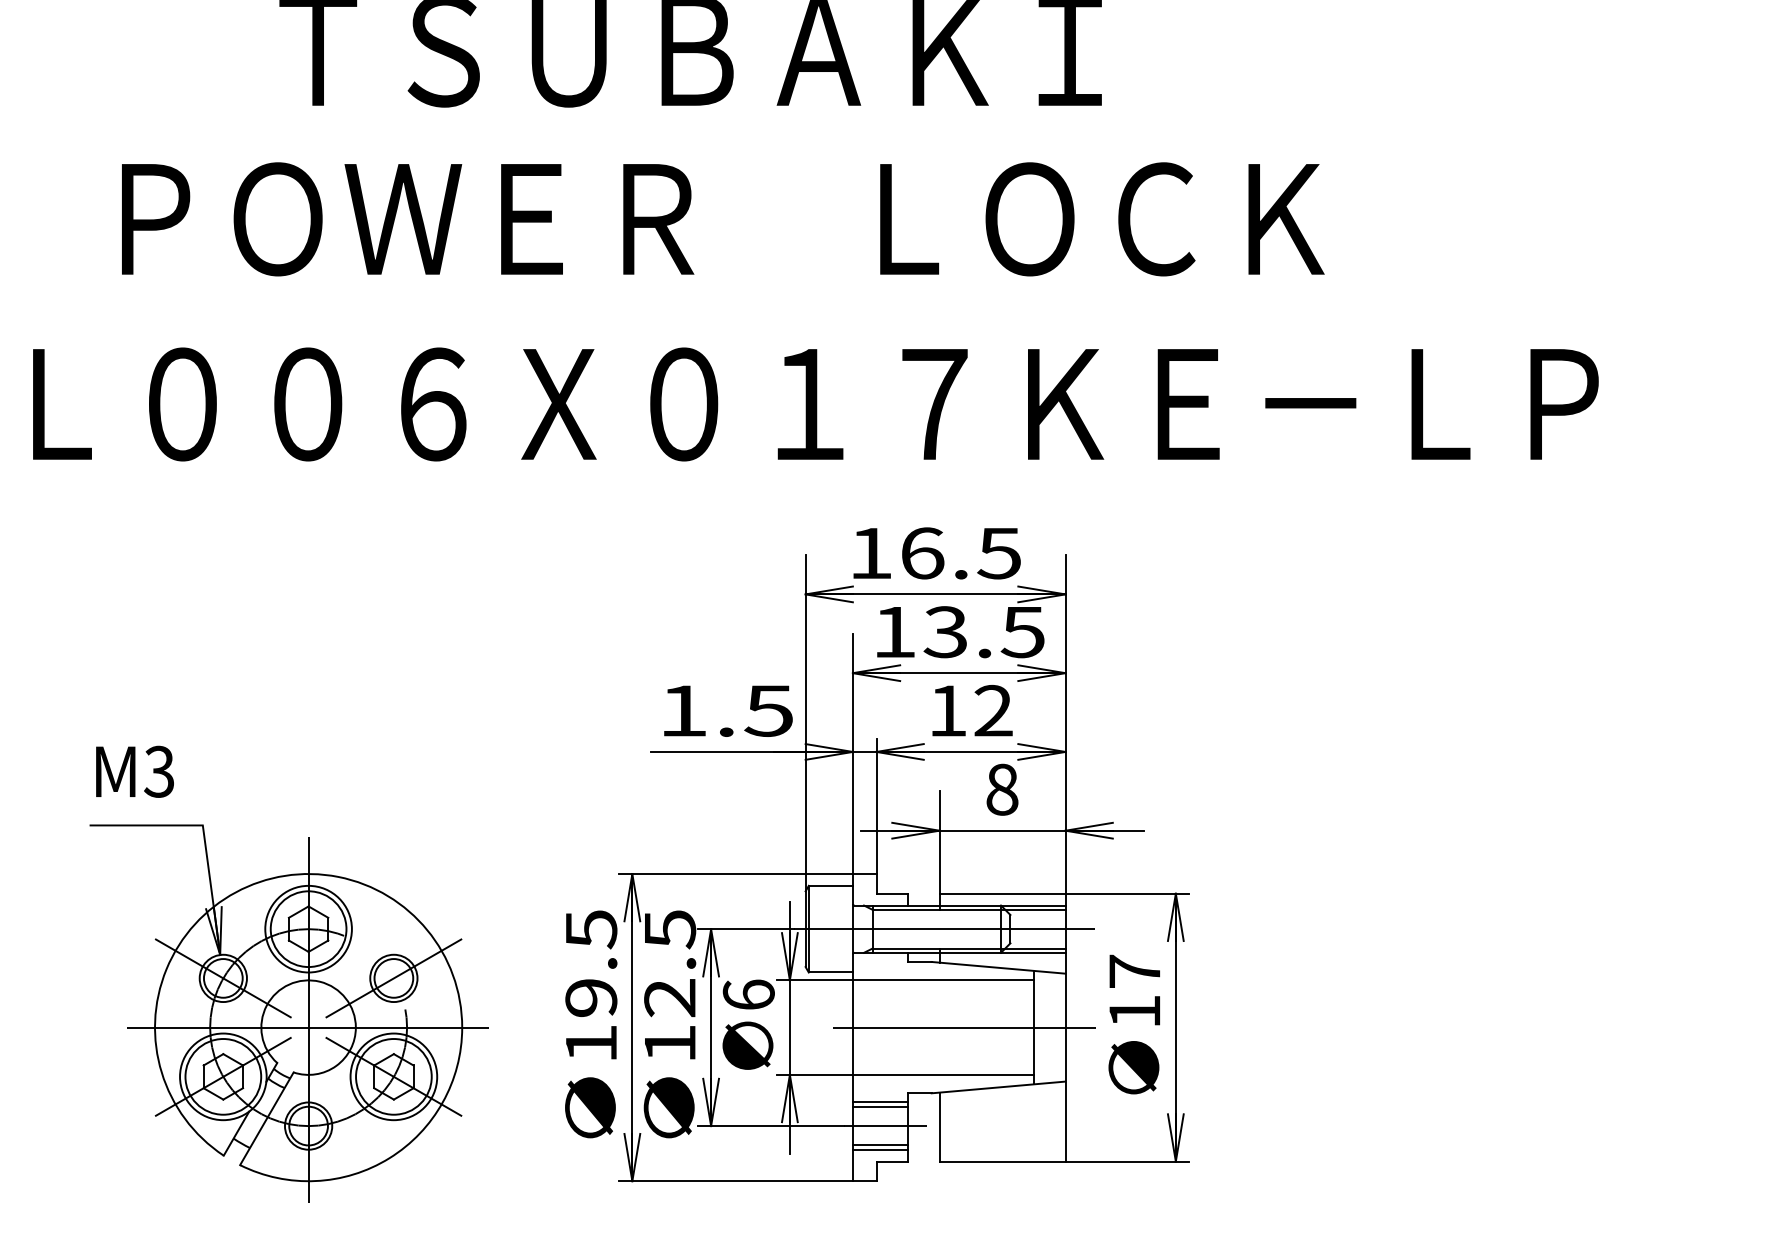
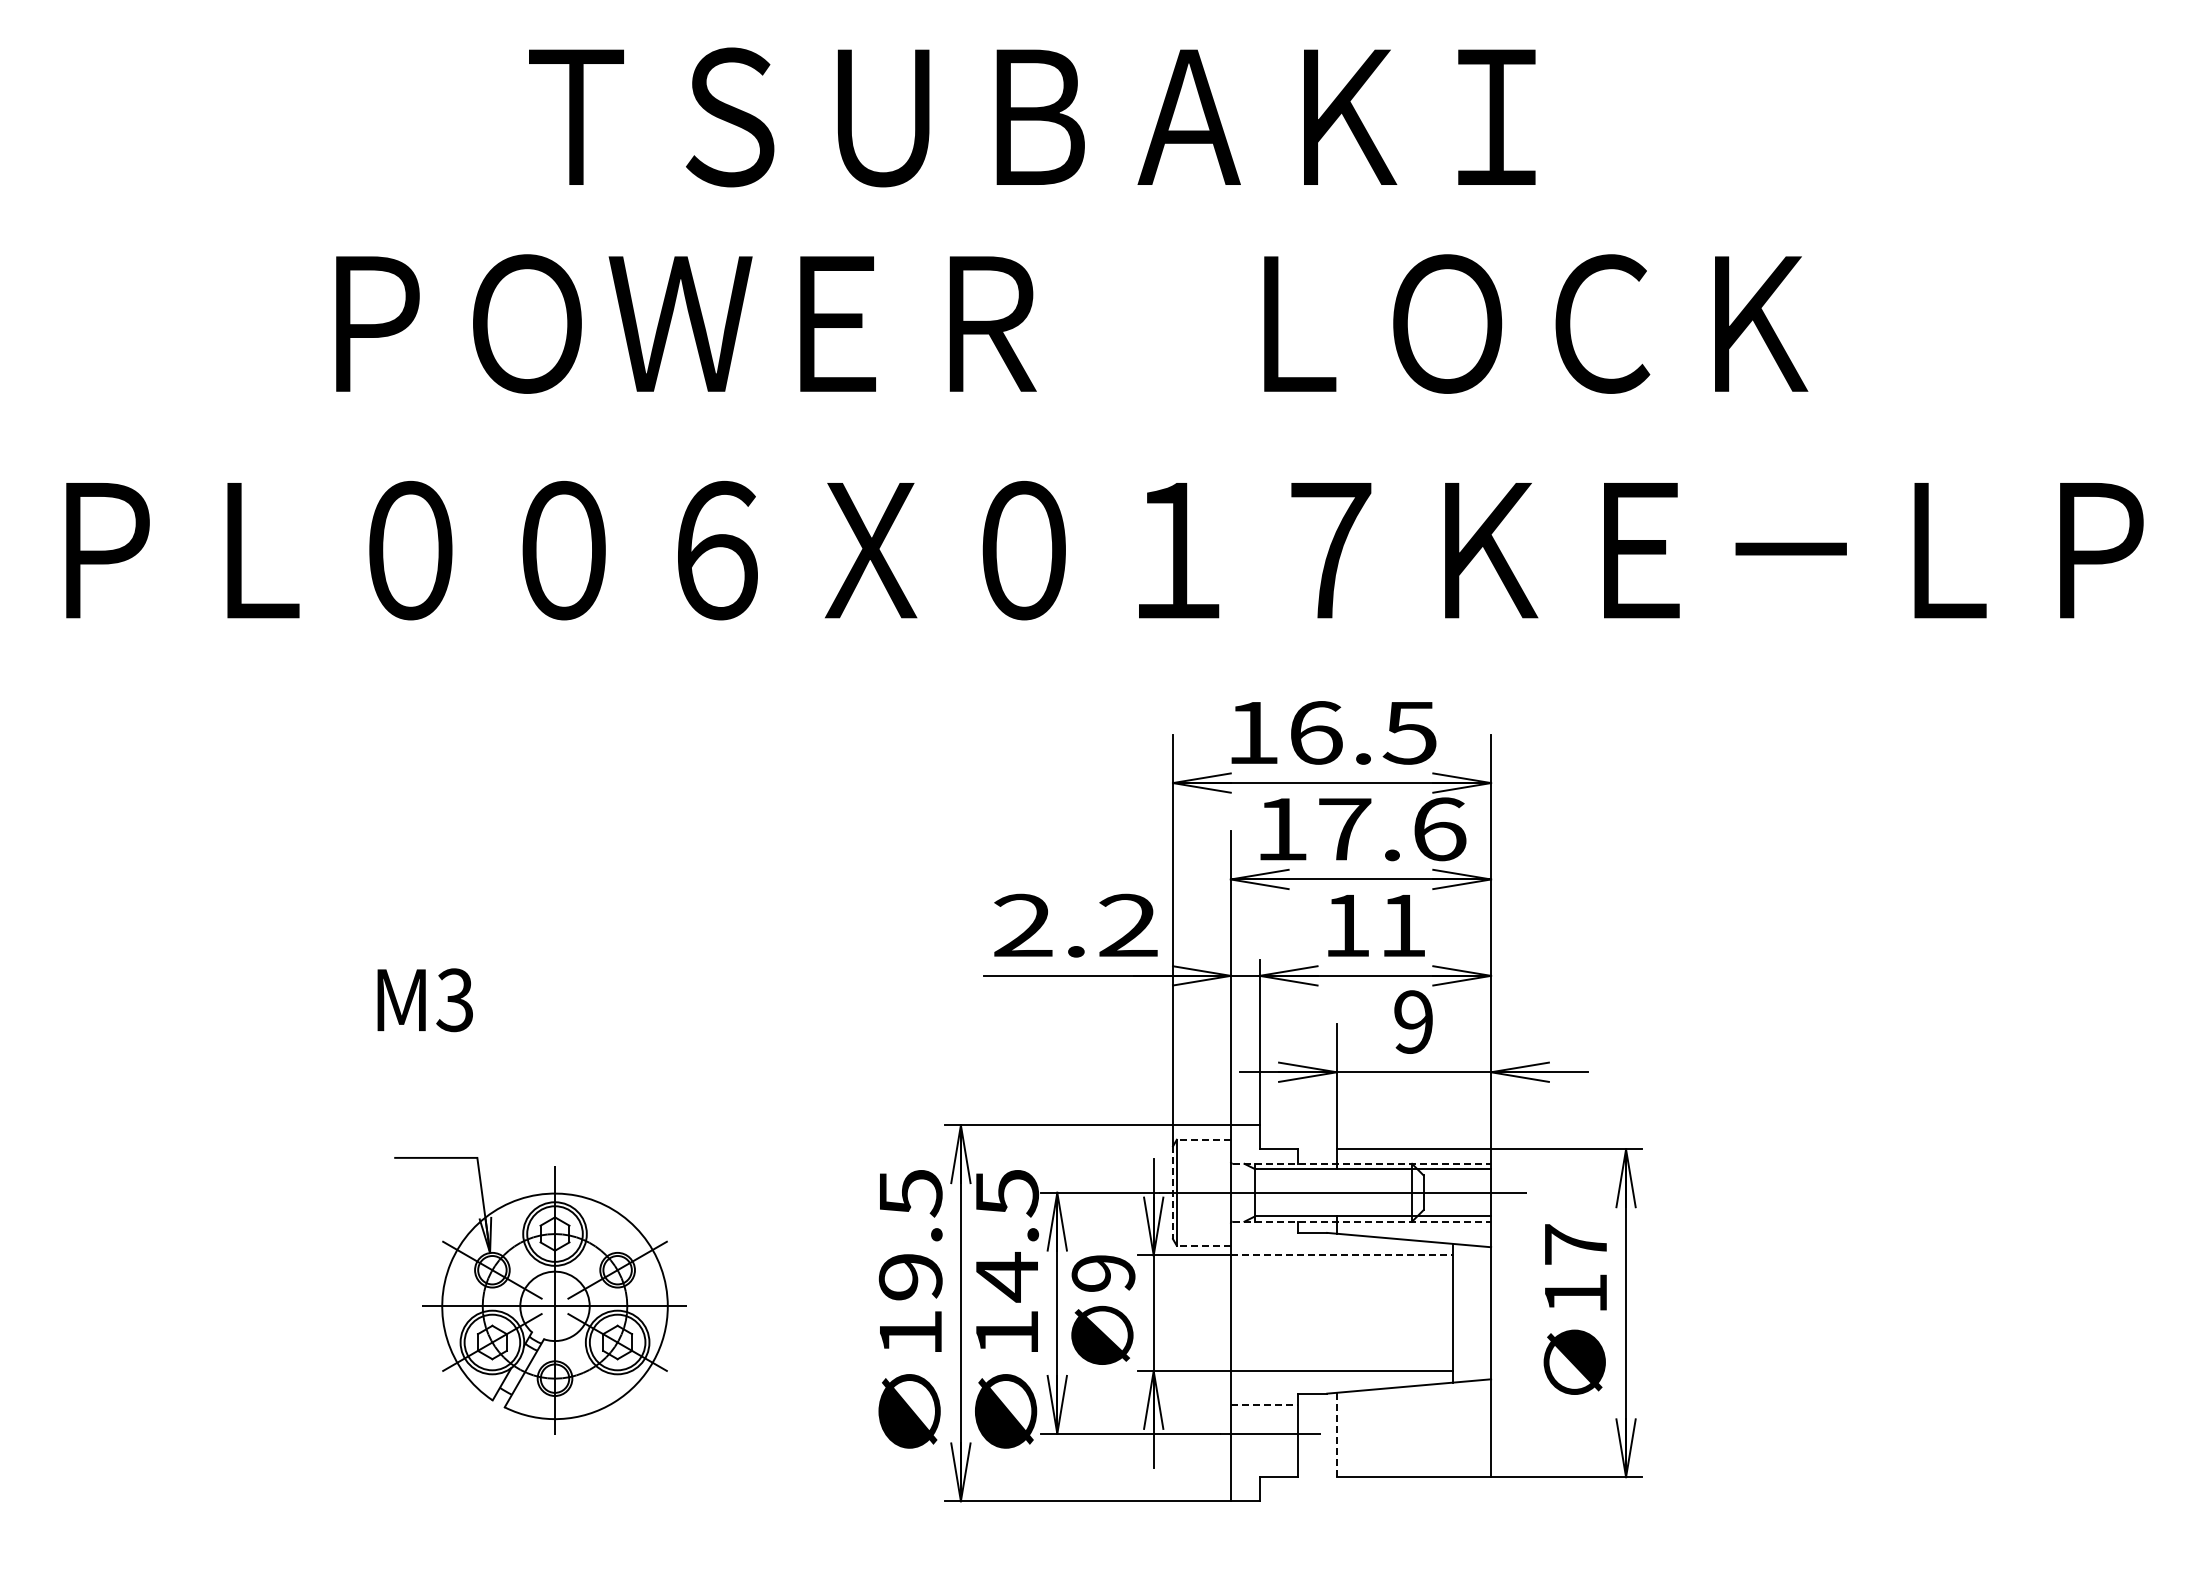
text: (984, 632) -> (1391, 829), 13.5 -> 17.6
text: (993, 709) -> (1402, 924), 12 -> 11
text: (725, 710) -> (1075, 925), 1.5 -> 2.2
text: (134, 772) -> (424, 1000), moved
text: (1002, 789) -> (1413, 1021), 8 -> 9
line: (830, 885) -> (1203, 1139), solid -> dashed
line: (960, 905) -> (1362, 1163), solid -> dashed
line: (805, 929) -> (1172, 1193), solid -> dashed
line: (960, 952) -> (1362, 1221), solid -> dashed
line: (830, 972) -> (1203, 1245), solid -> dashed
line: (943, 980) -> (1341, 1255), solid -> dashed
text: (748, 994) -> (1103, 1272), 6 -> 9
text: (669, 998) -> (1006, 1277), 12.5 -> 14.5
part: (288, 1013) -> (540, 1295), size x0.6
line: (963, 1027) -> (1366, 1313), removed
line: (880, 1102) -> (1264, 1404), solid -> dashed
line: (880, 1107) -> (1264, 1410), removed
line: (939, 1126) -> (1336, 1434), solid -> dashed
line: (880, 1145) -> (1264, 1457), removed
line: (880, 1149) -> (1264, 1462), removed

